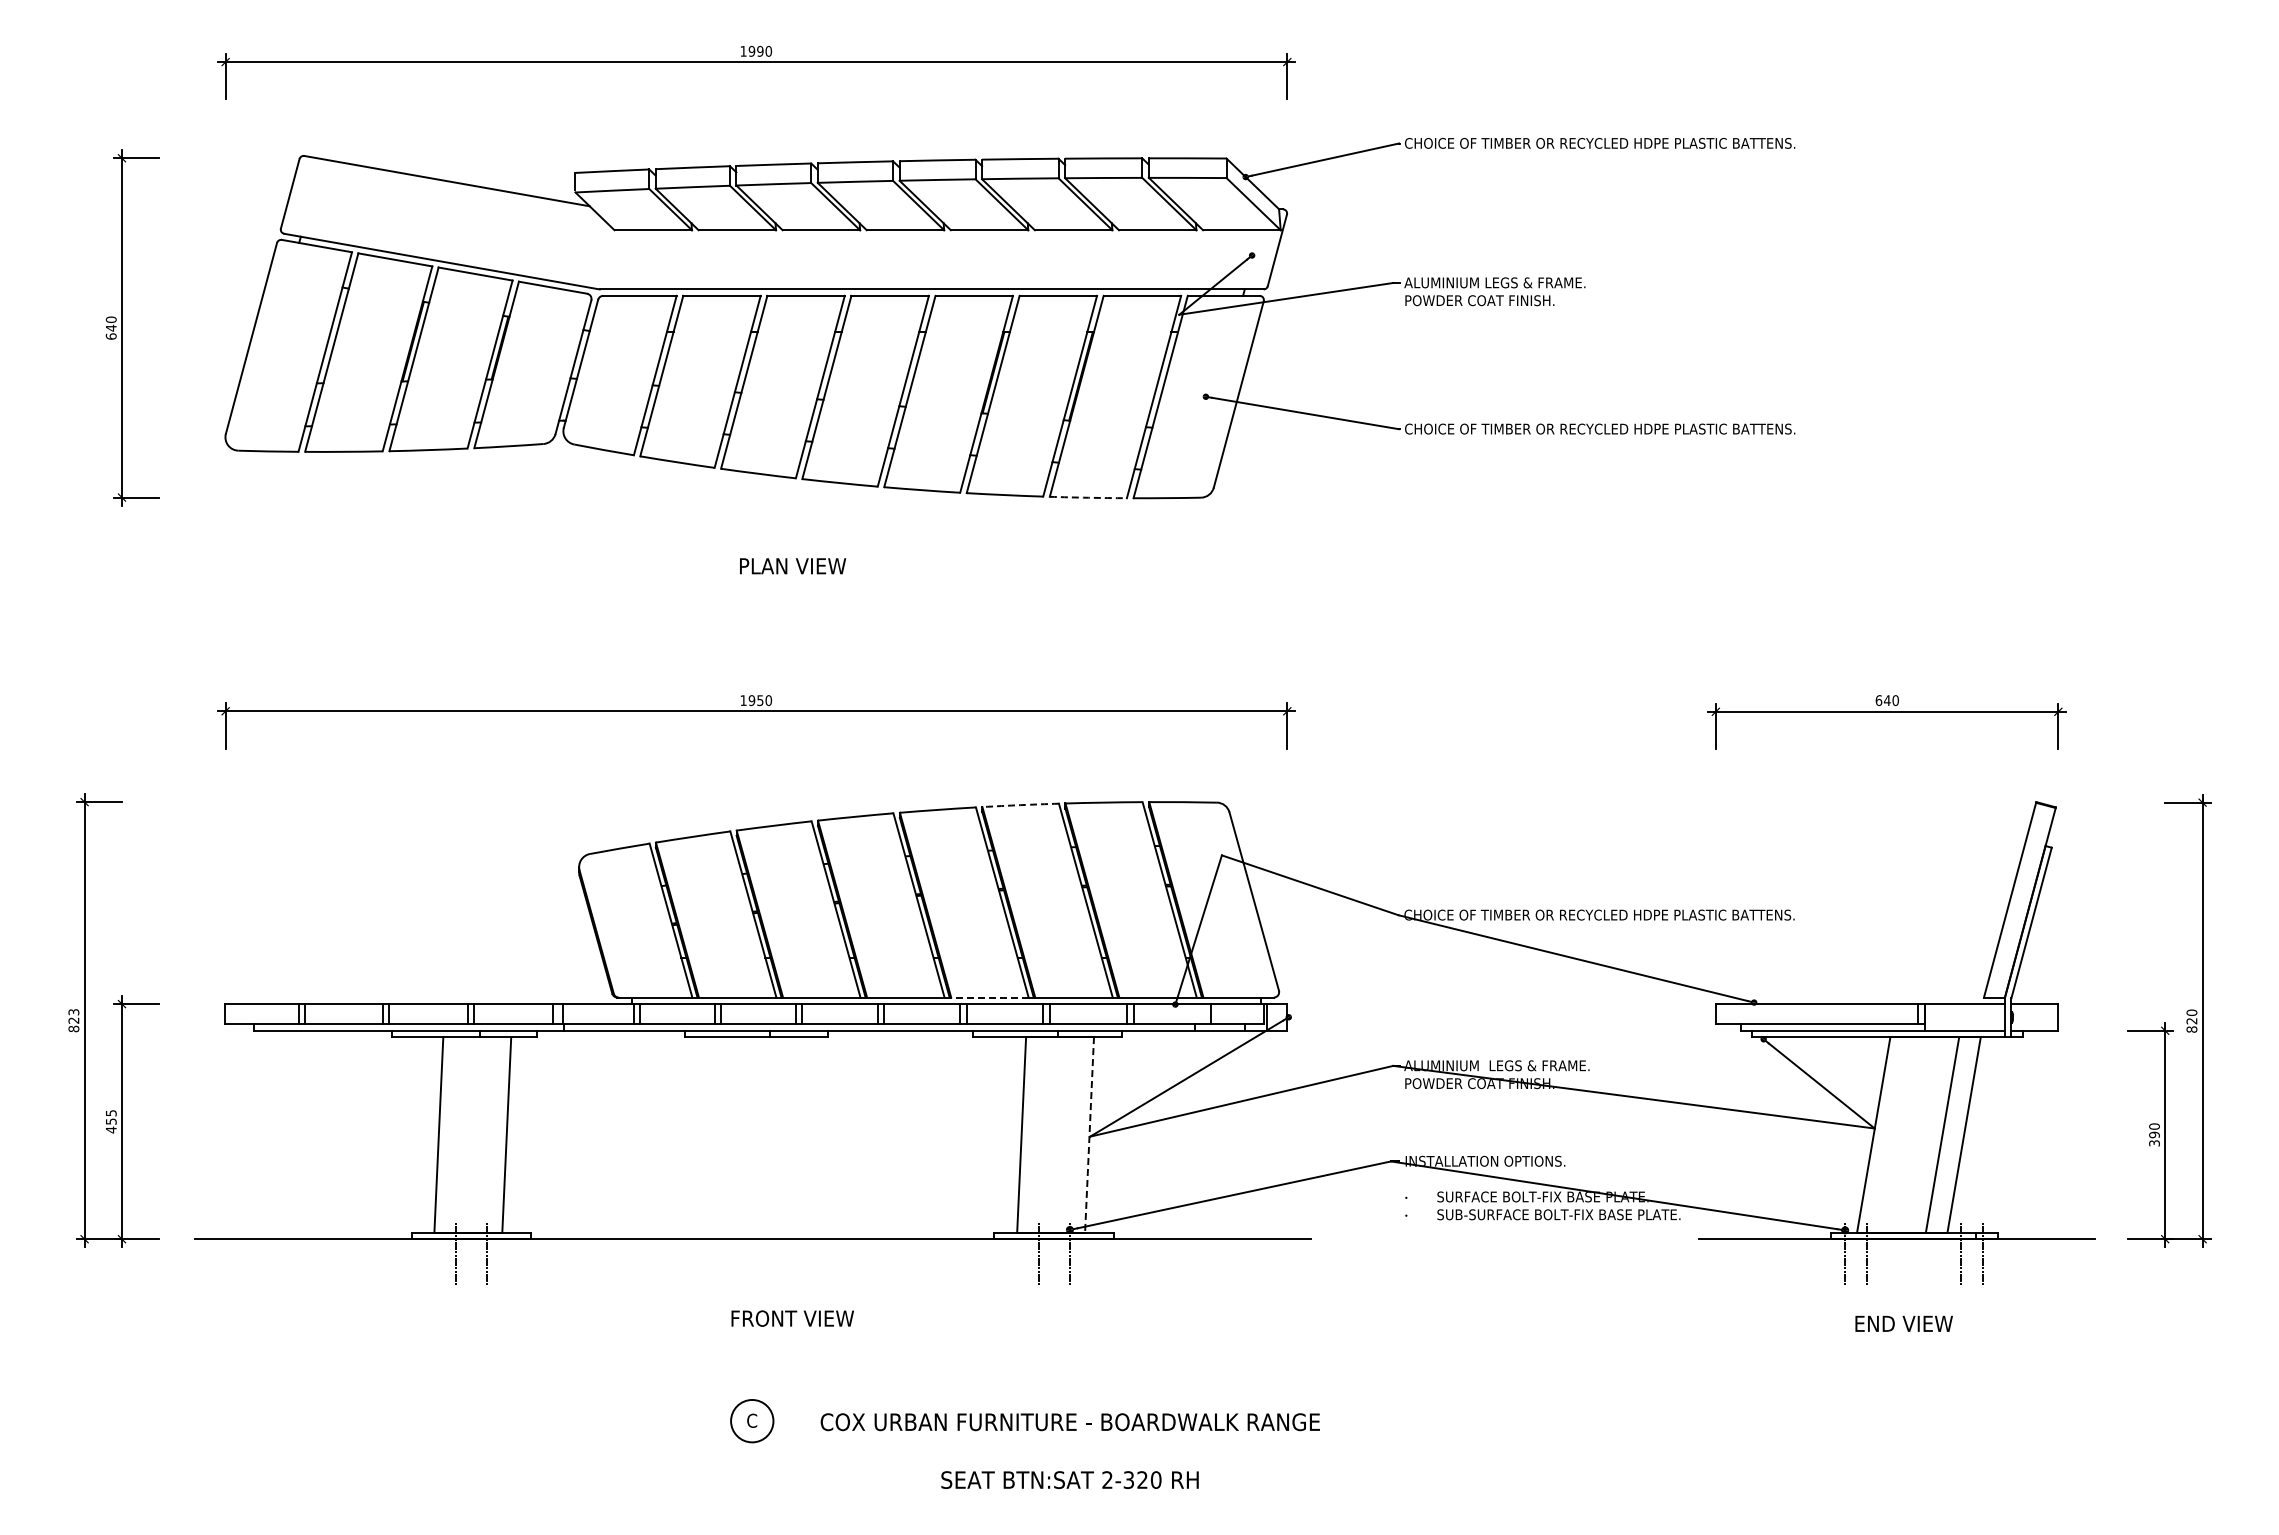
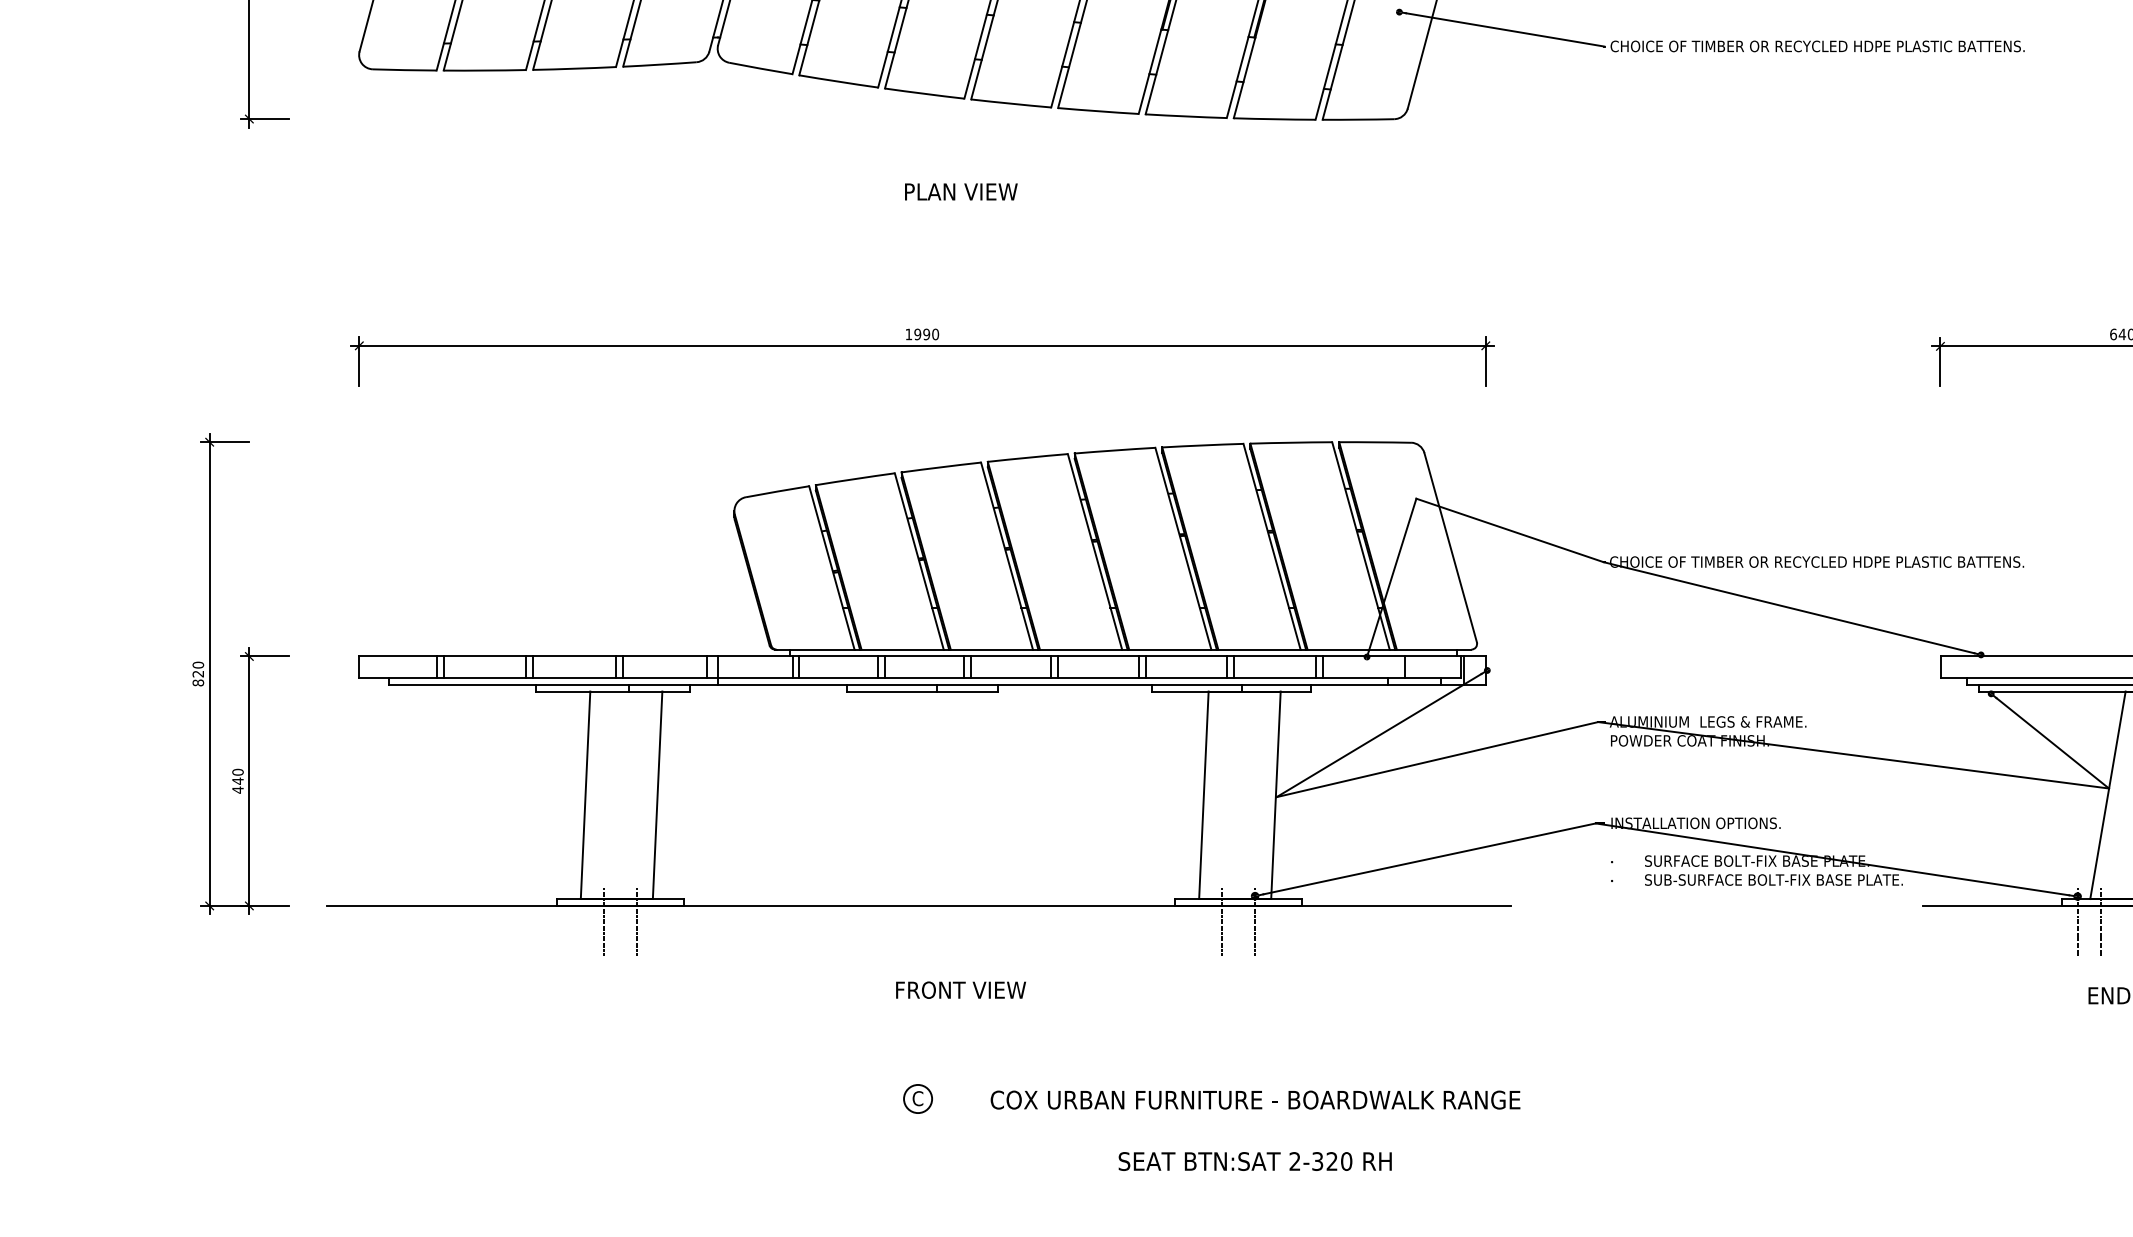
arc: (1088, 497) -> (1274, 119), dashed -> solid
text: (760, 700) -> (926, 334), 1950 -> 1990
arc: (1020, 805) -> (1202, 445), dashed -> solid
line: (988, 997) -> (1168, 649), dashed -> solid
text: (73, 1012) -> (197, 665), 823 -> 820
text: (110, 1117) -> (237, 776), 455 -> 440
line: (1089, 1134) -> (1275, 794), dashed -> solid
circle: (752, 1420) -> (918, 1098), size x0.62

